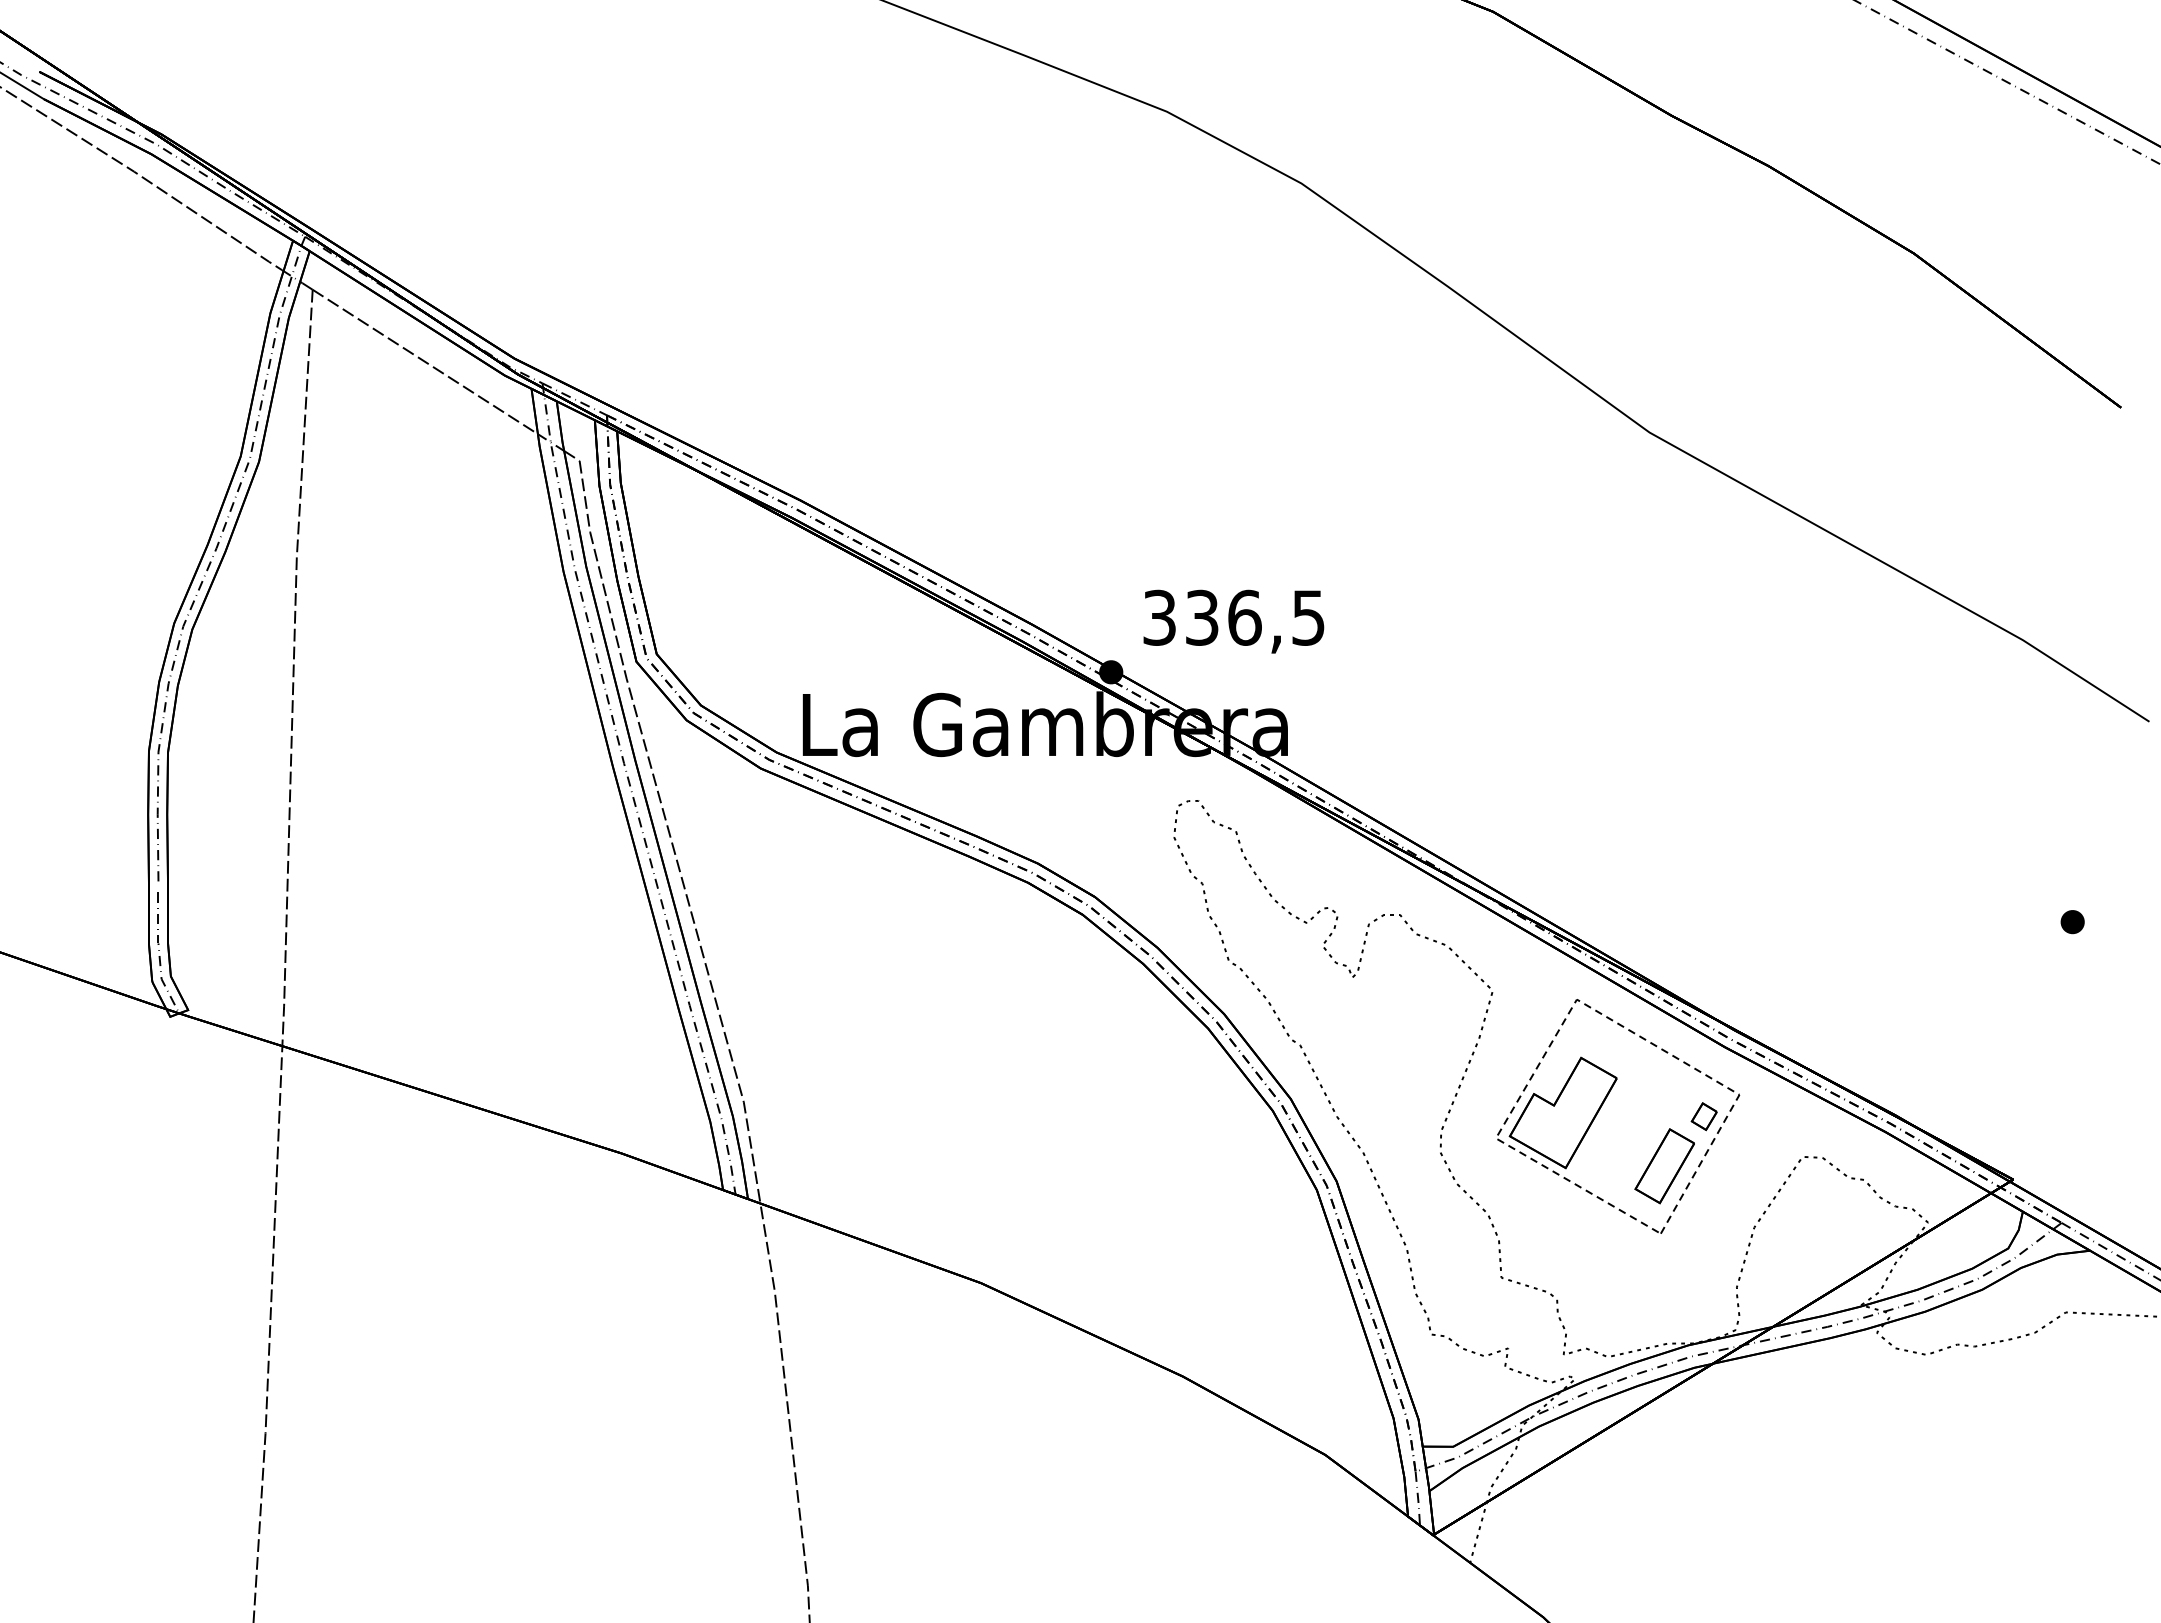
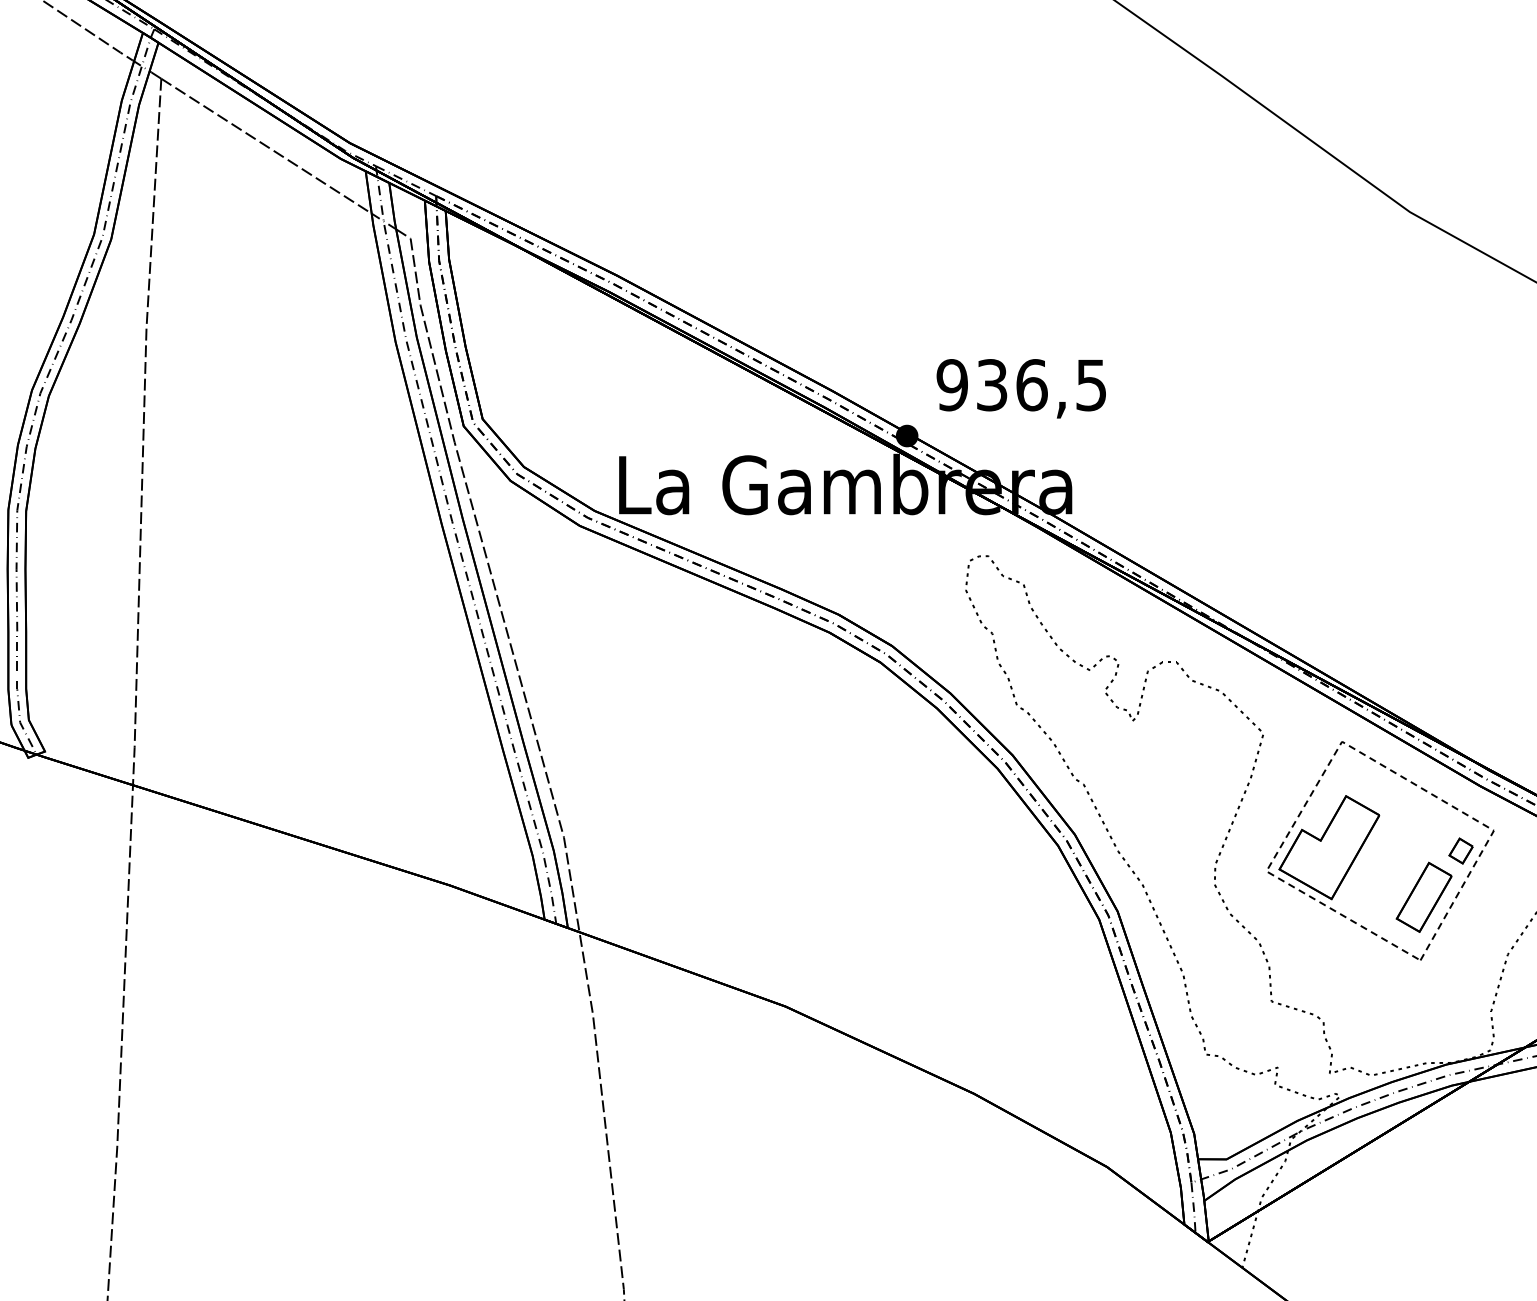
text: (1159, 617) -> (952, 384), 336,5 -> 936,5

